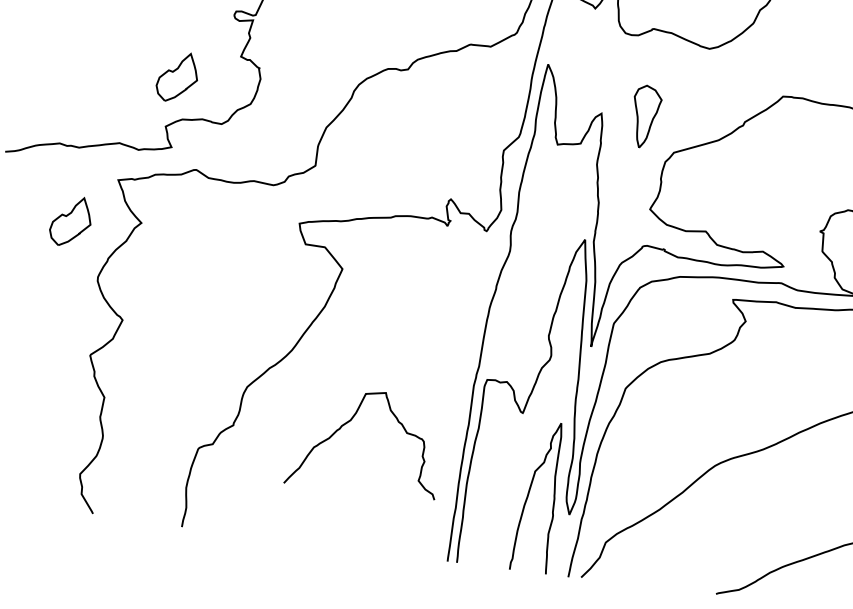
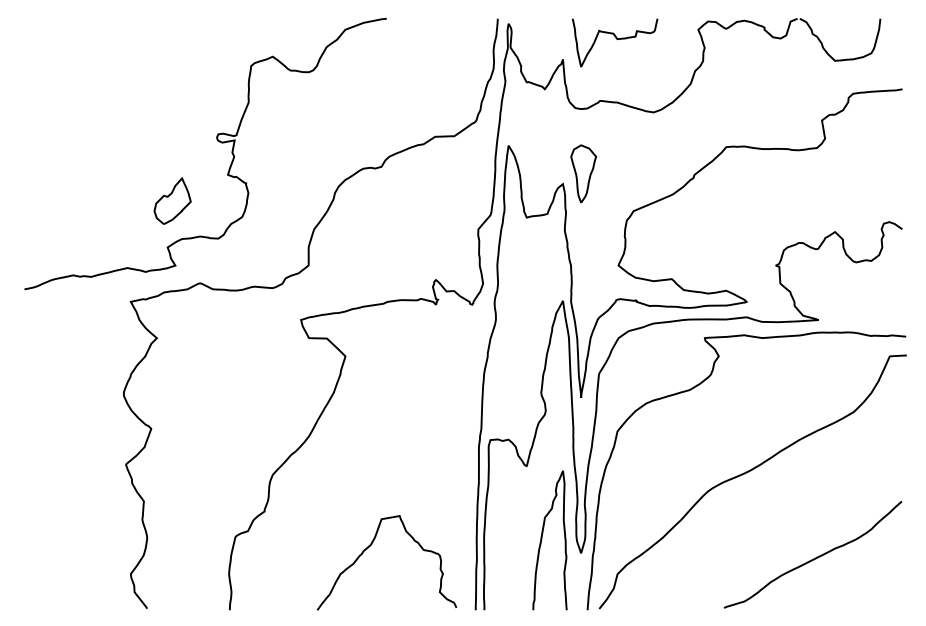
part: (645, 116) -> (583, 173), moved
part: (70, 220) -> (92, 344), removed
curve: (350, 421) -> (370, 546), moved

